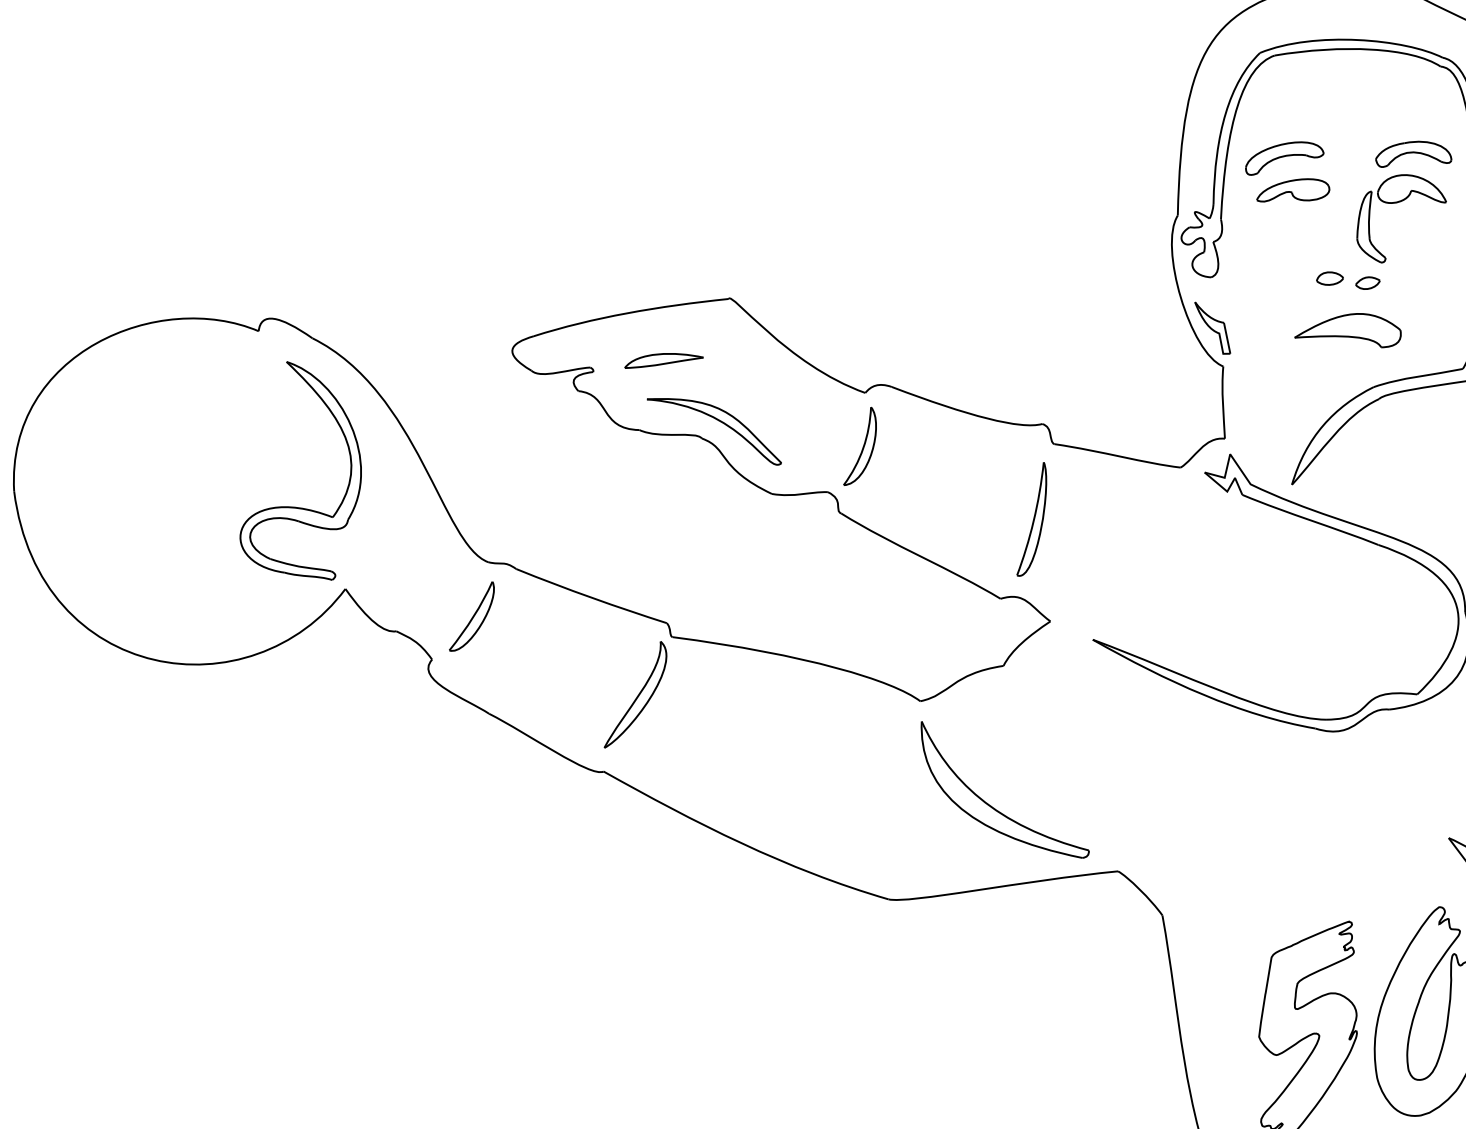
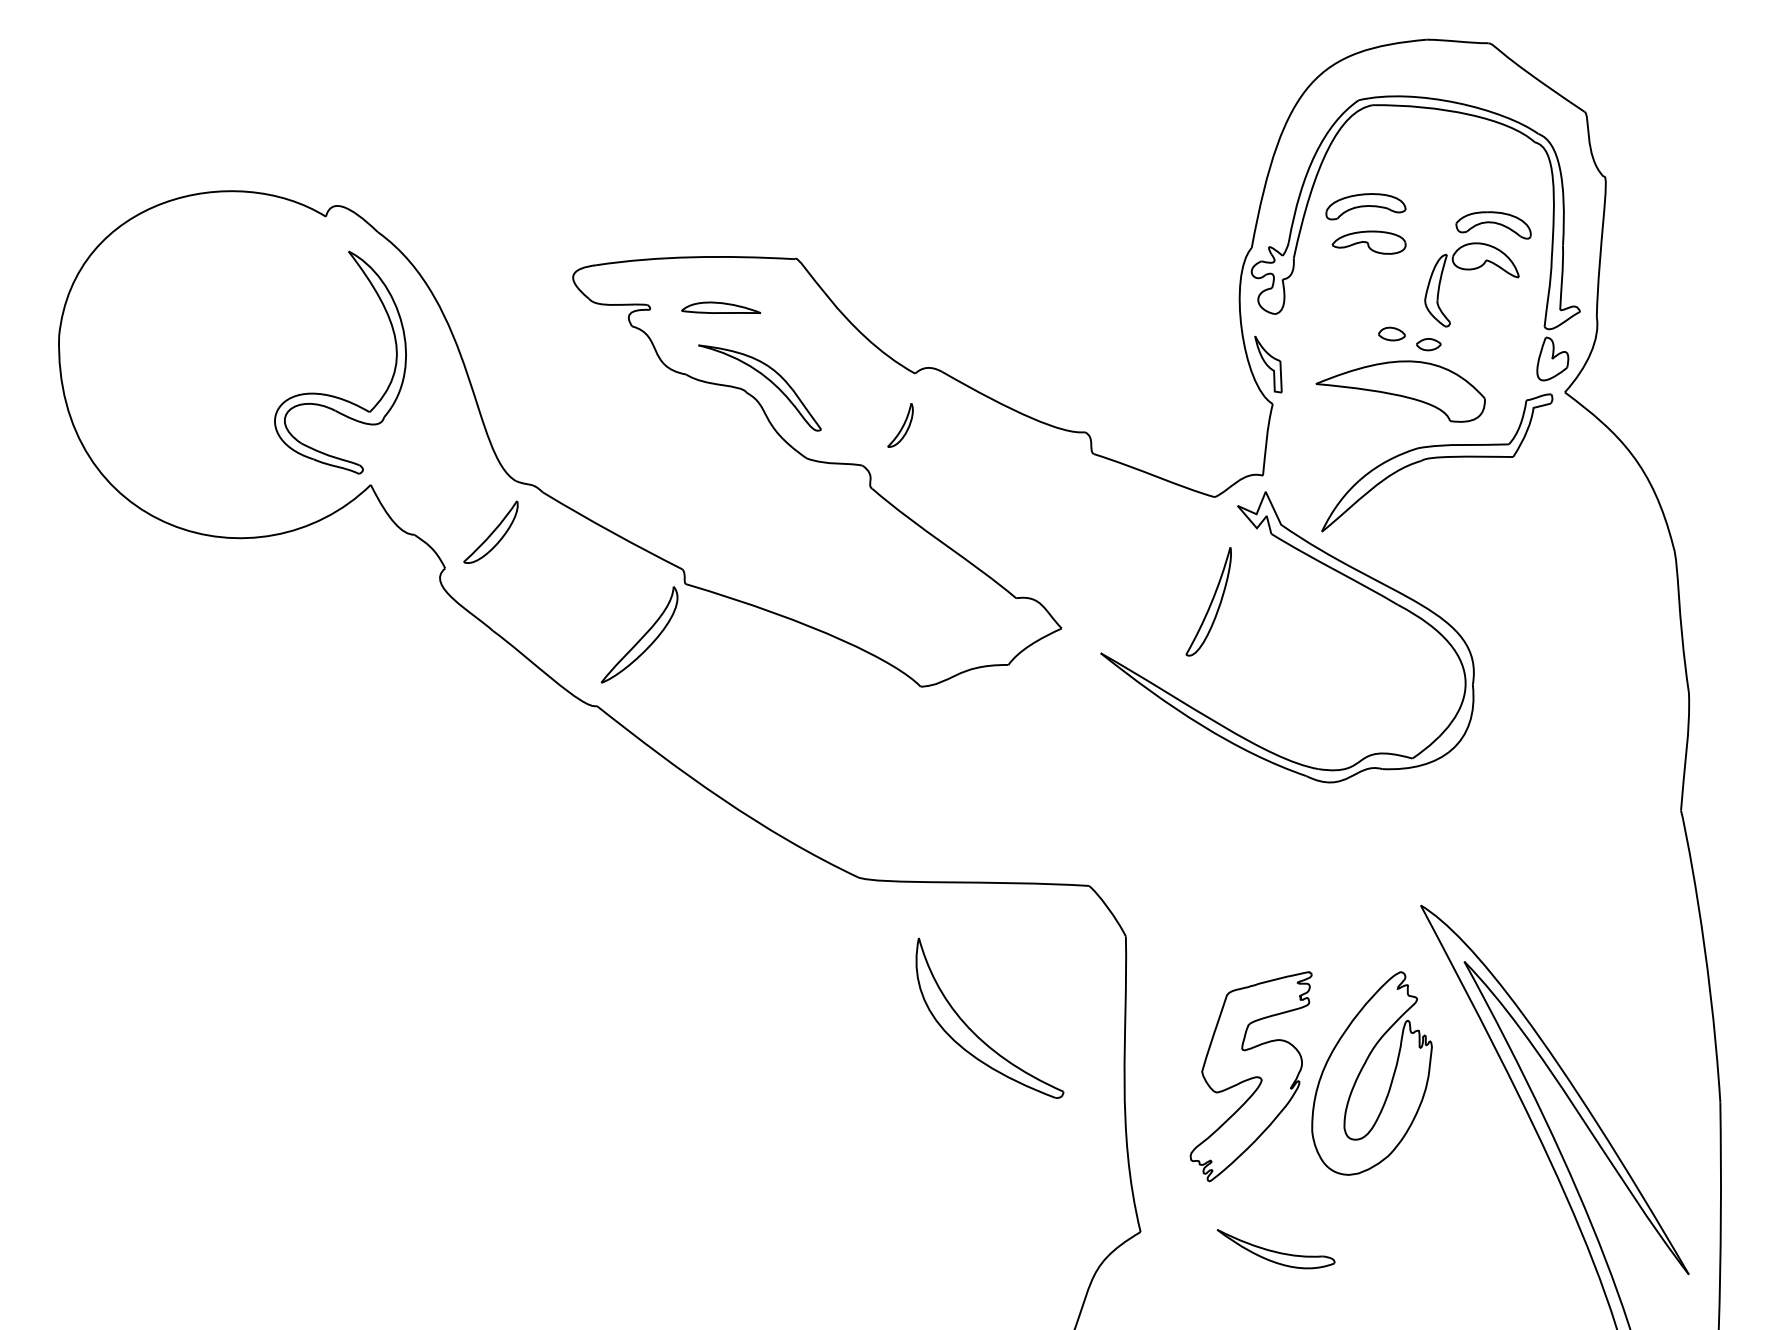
part: (1347, 333) -> (1400, 391), size x1.6
part: (859, 446) -> (900, 425), size x0.6
part: (1030, 519) -> (1208, 601), moved
part: (991, 806) -> (974, 1032), moved

